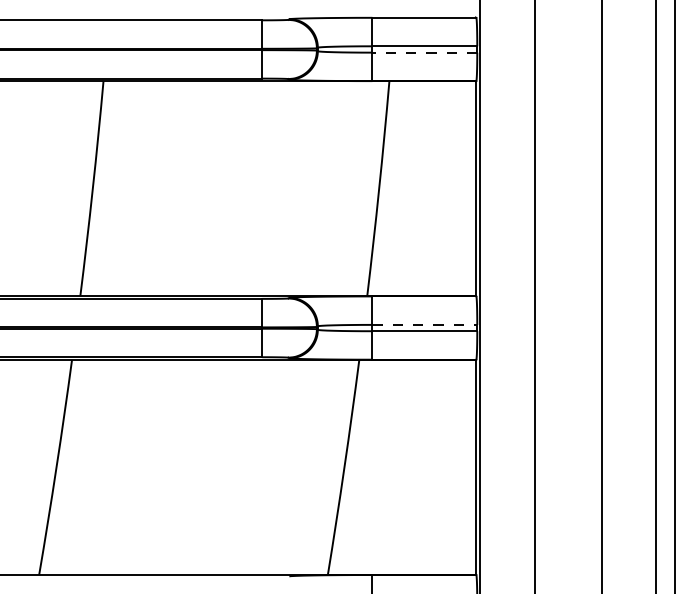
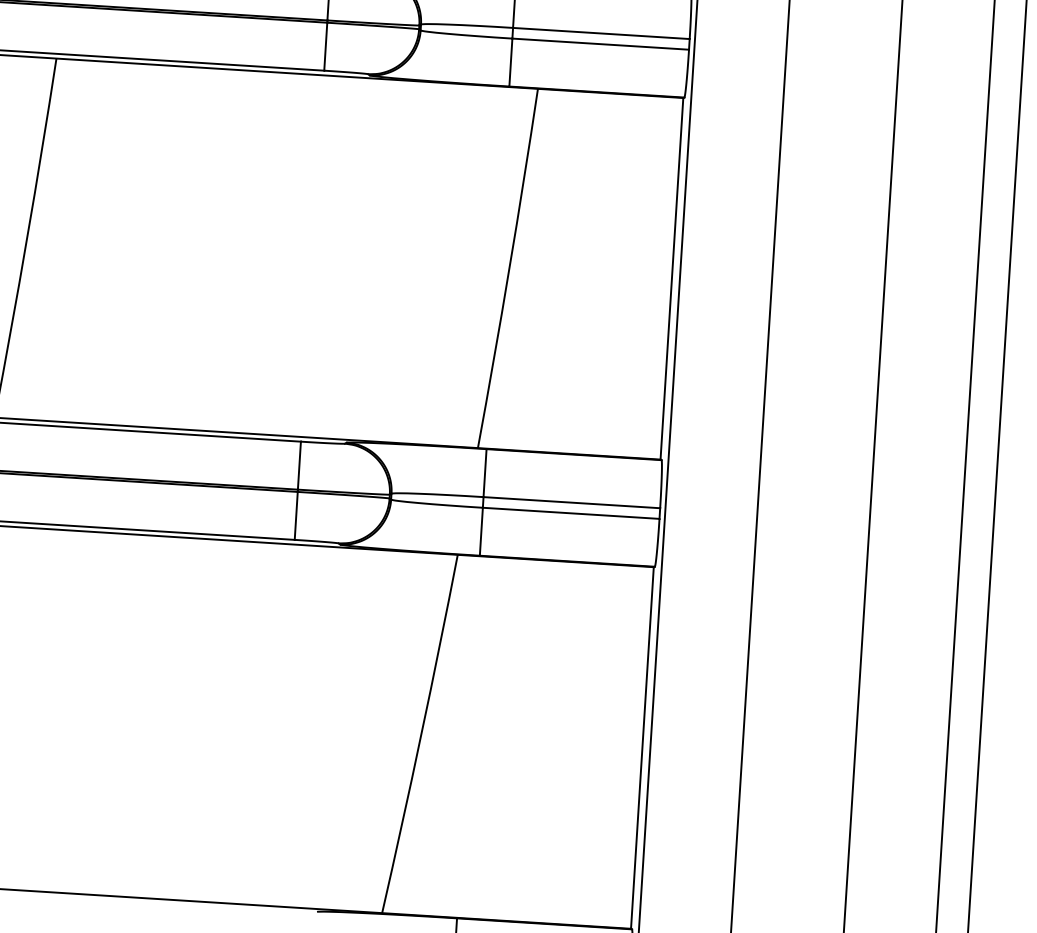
line: (424, 52) -> (600, 43), dashed -> solid
line: (425, 324) -> (573, 502), dashed -> solid

